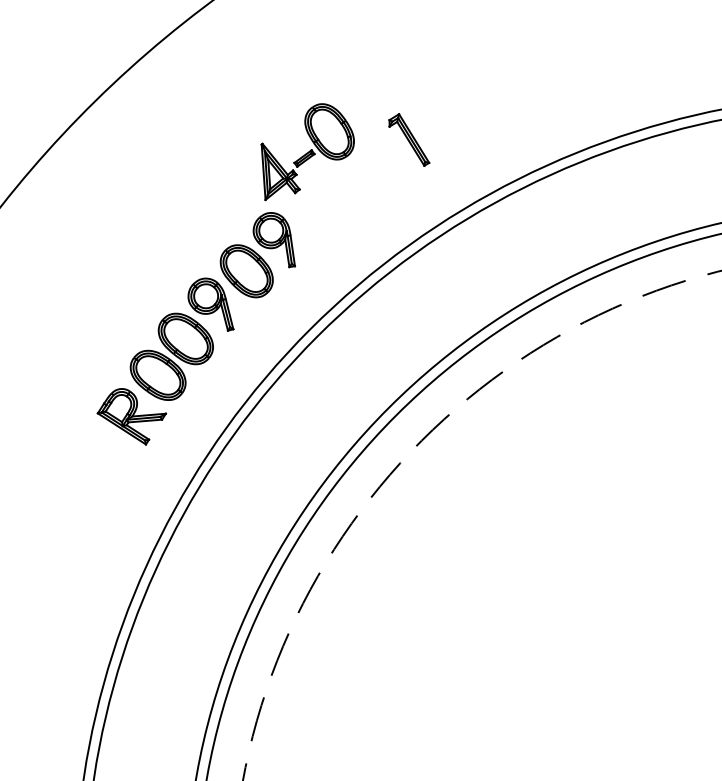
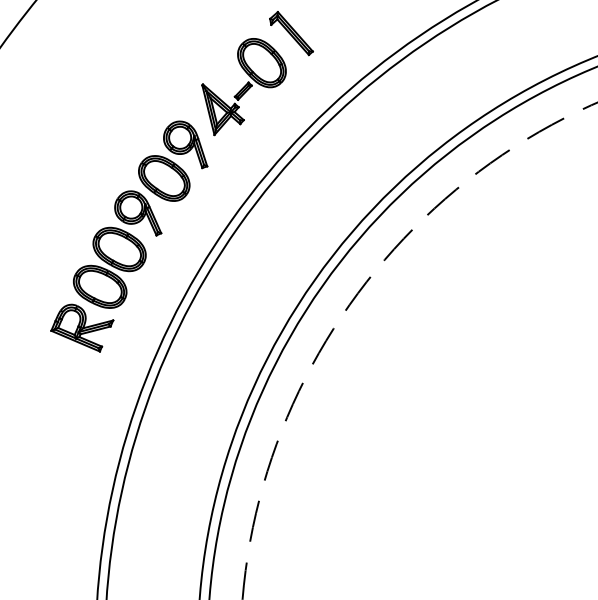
part: (307, 152) -> (245, 85), moved

